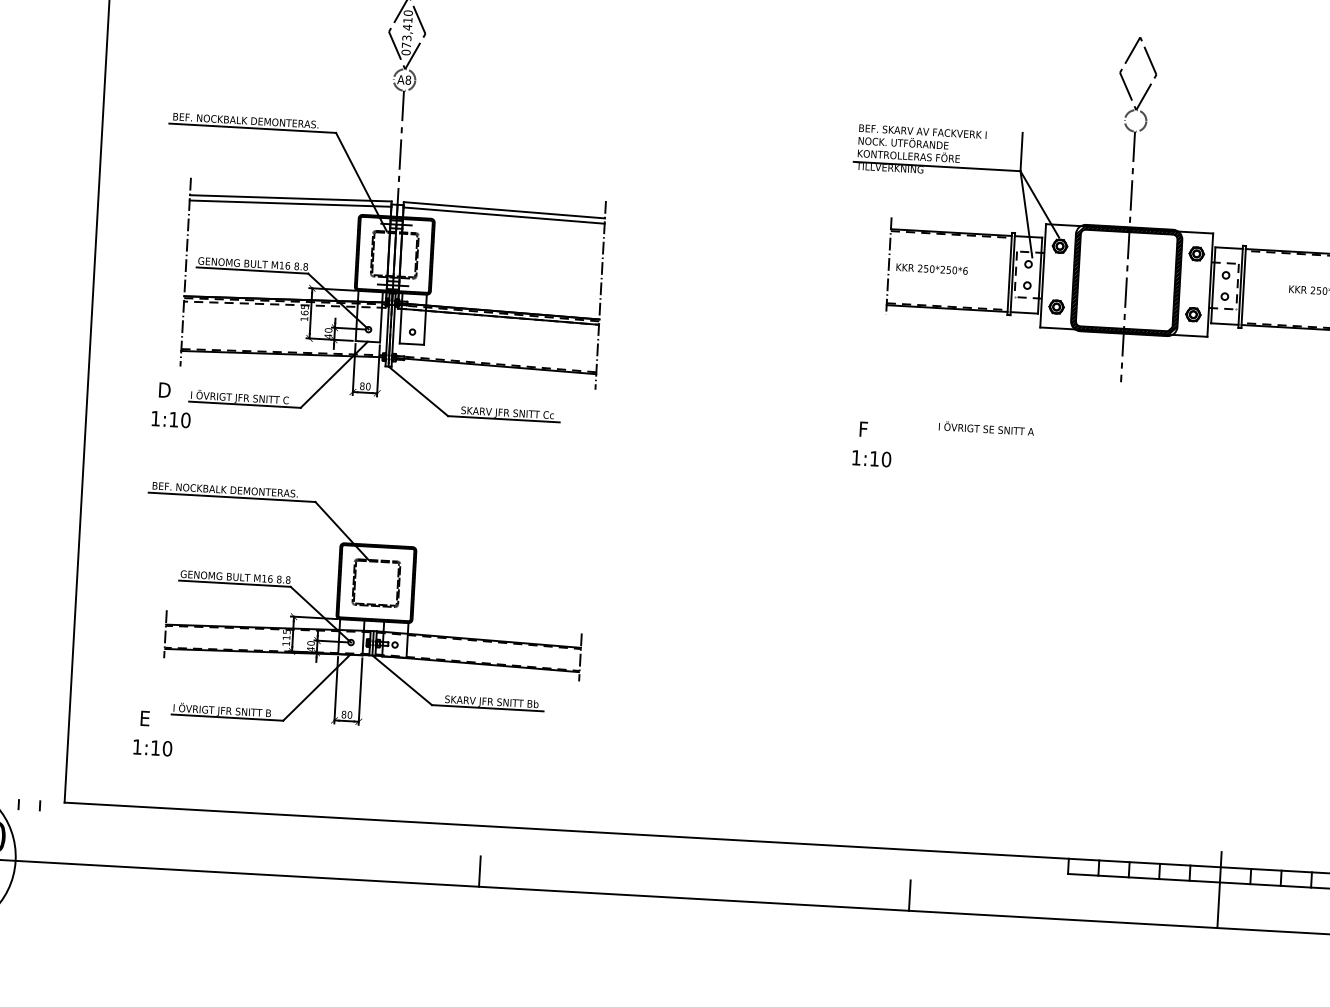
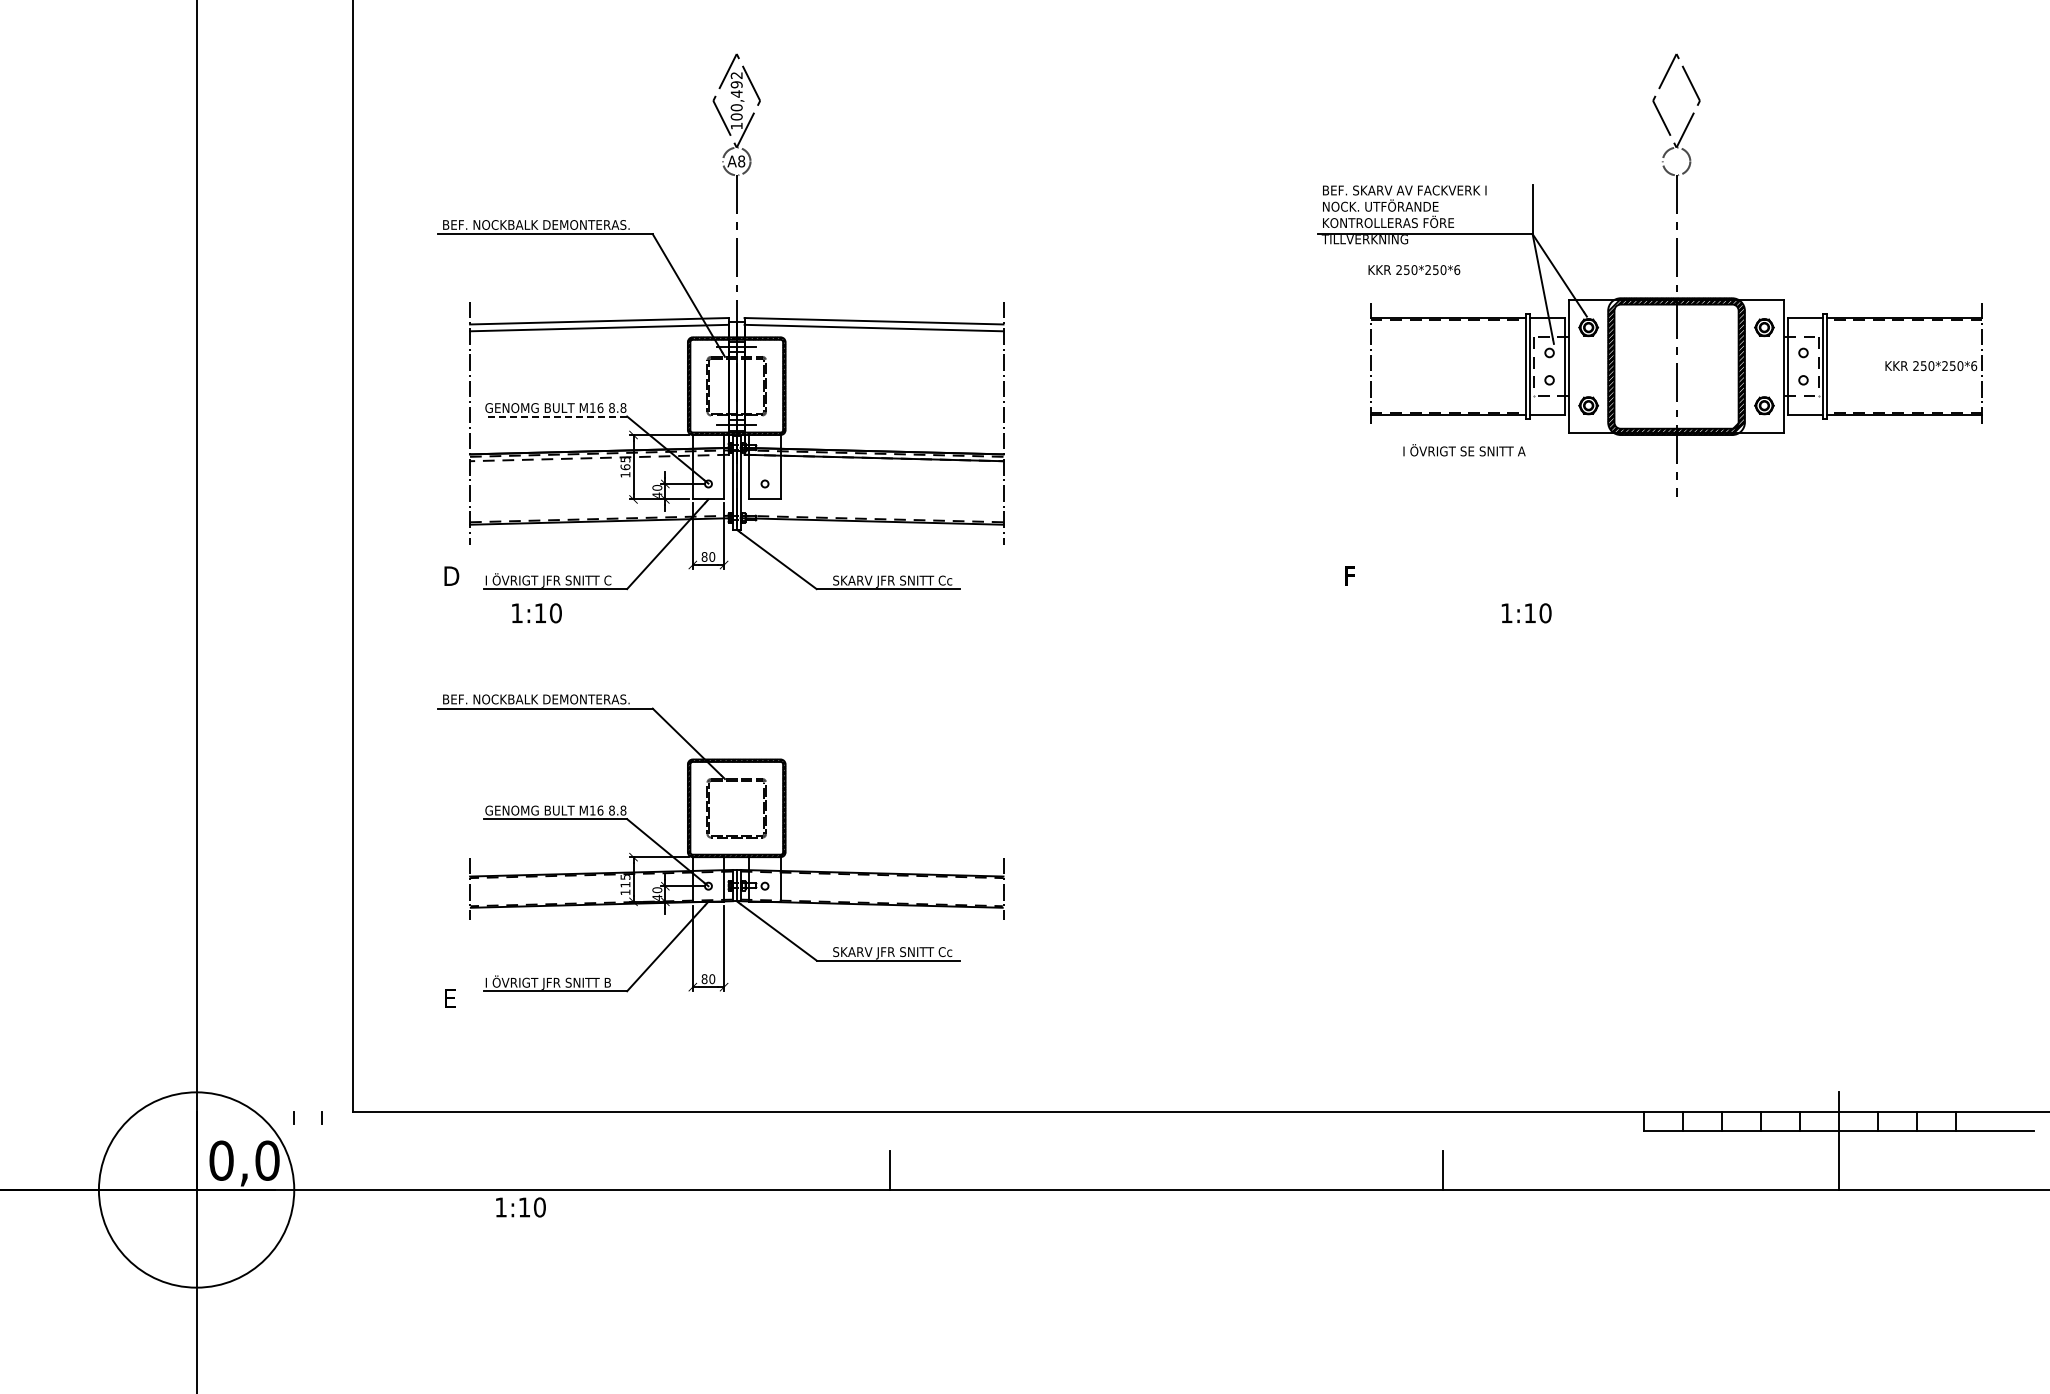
text: (407, 32) -> (736, 100), 073,410 -> 100,492
text: (932, 268) -> (1414, 269), moved
line: (252, 270) -> (555, 416), solid -> dashed
text: (170, 419) -> (536, 613), moved
text: (986, 428) -> (1464, 450), moved
text: (871, 458) -> (1526, 613), moved
text: (532, 703) -> (945, 951), SKARV JFR SNITT Bb -> SKARV JFR SNITT Cc
text: (152, 747) -> (520, 1207), moved

